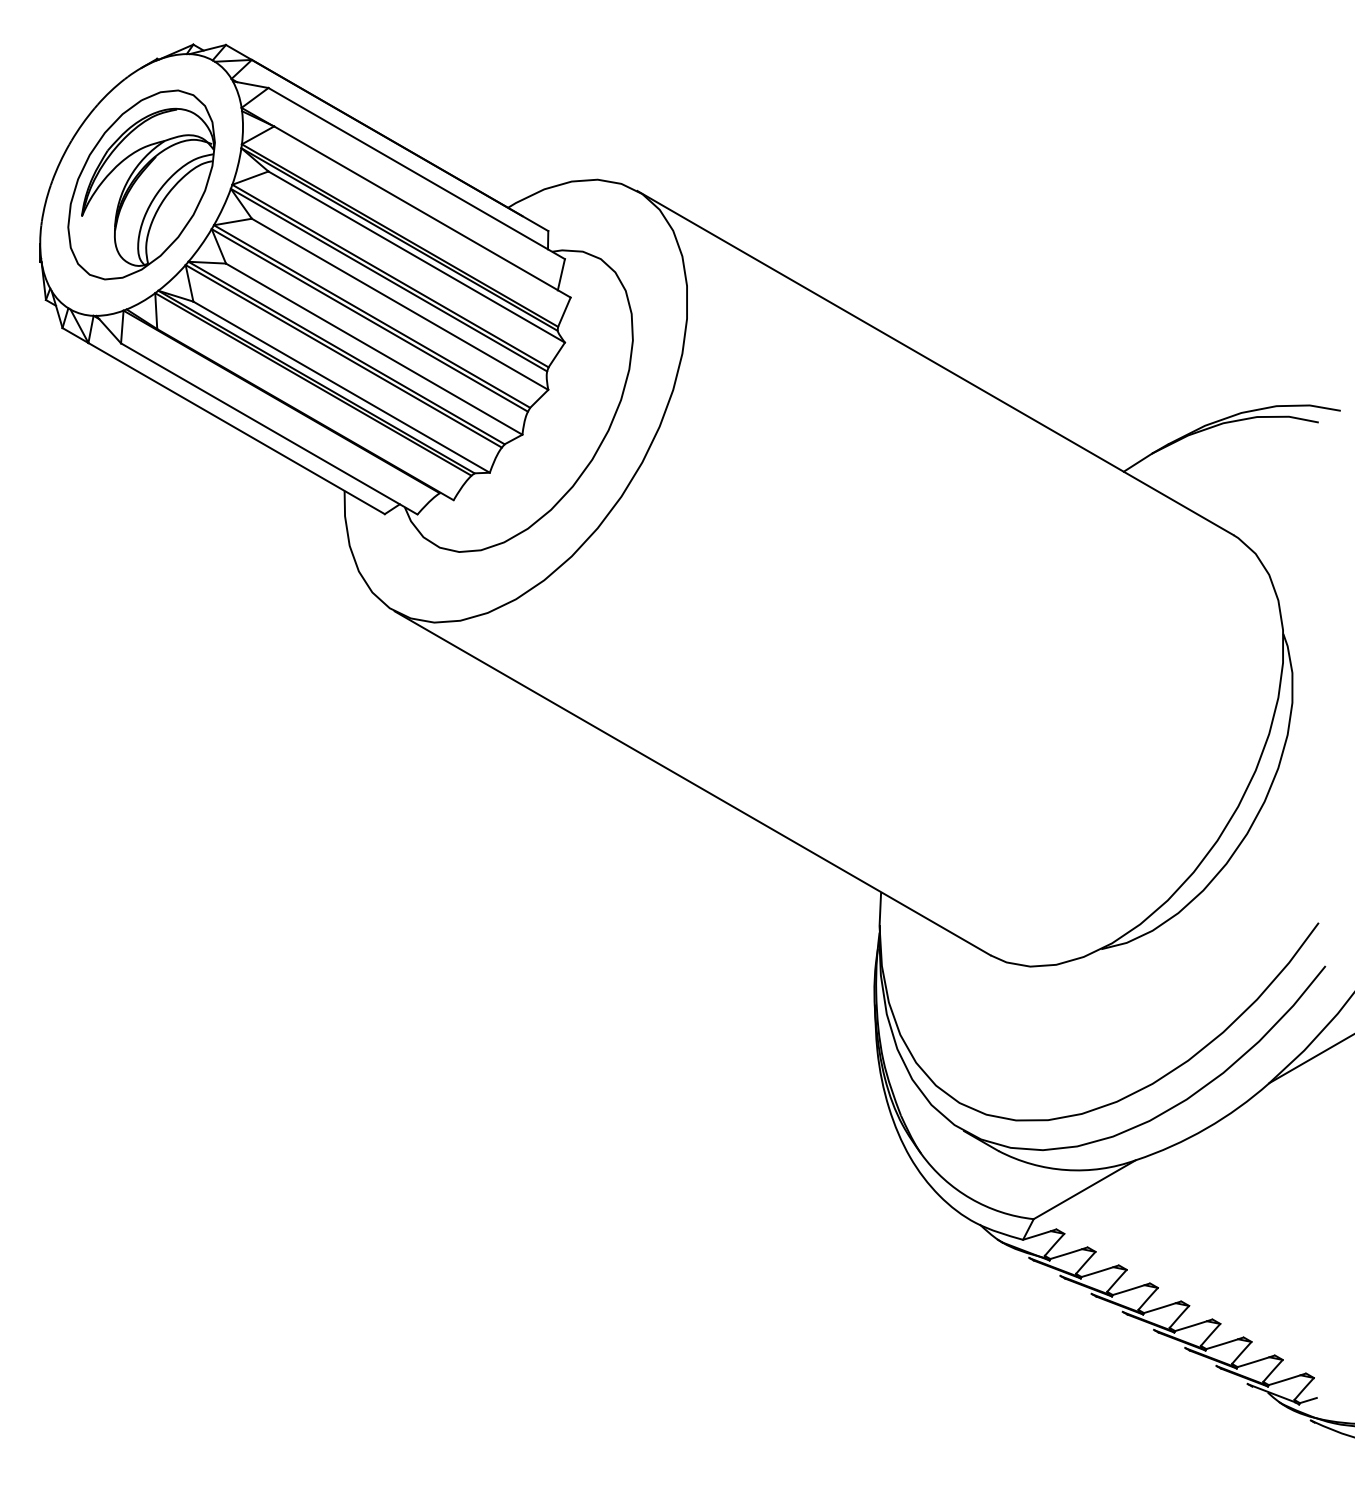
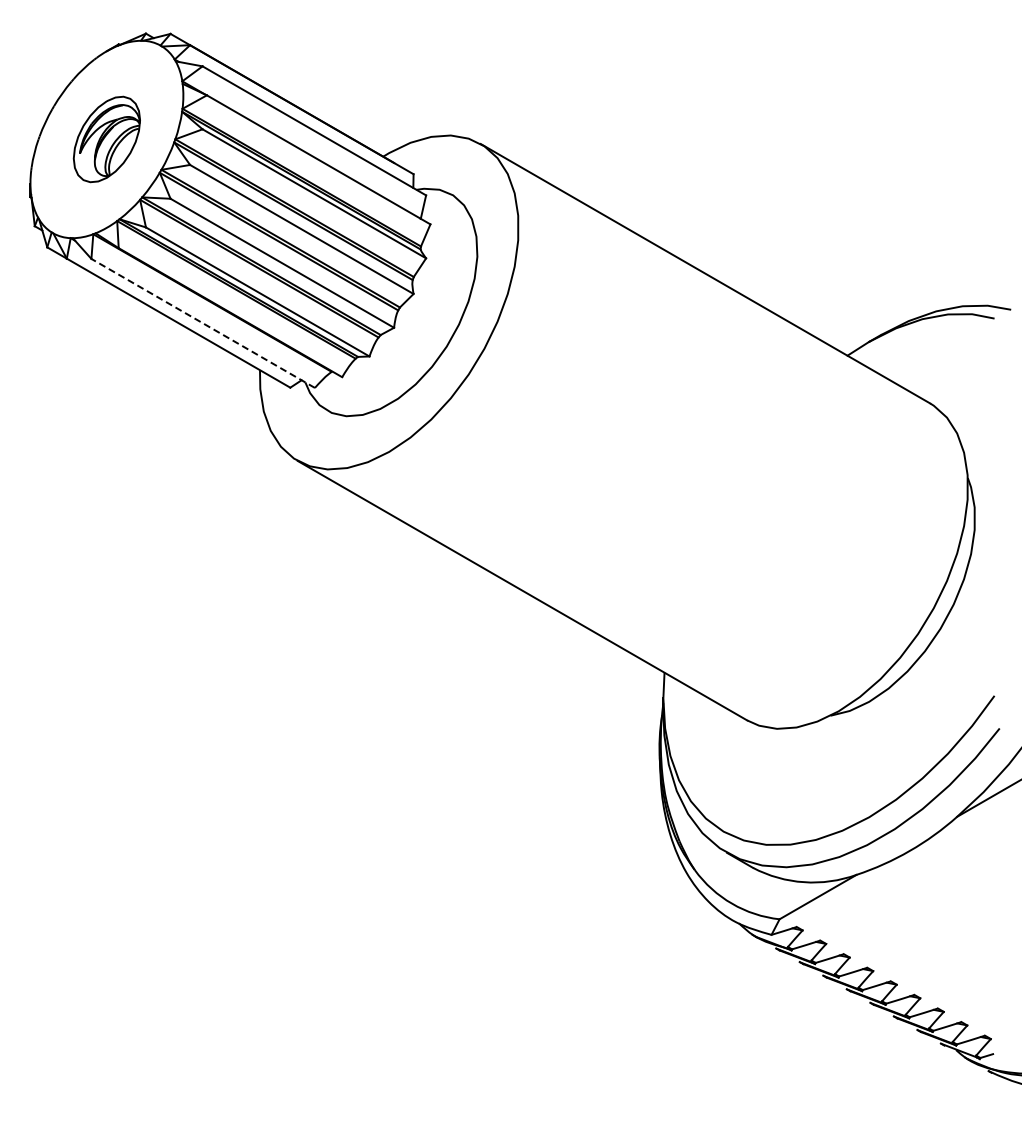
part: (141, 185) -> (106, 139), size x0.6
line: (268, 429) -> (202, 323), solid -> dashed

